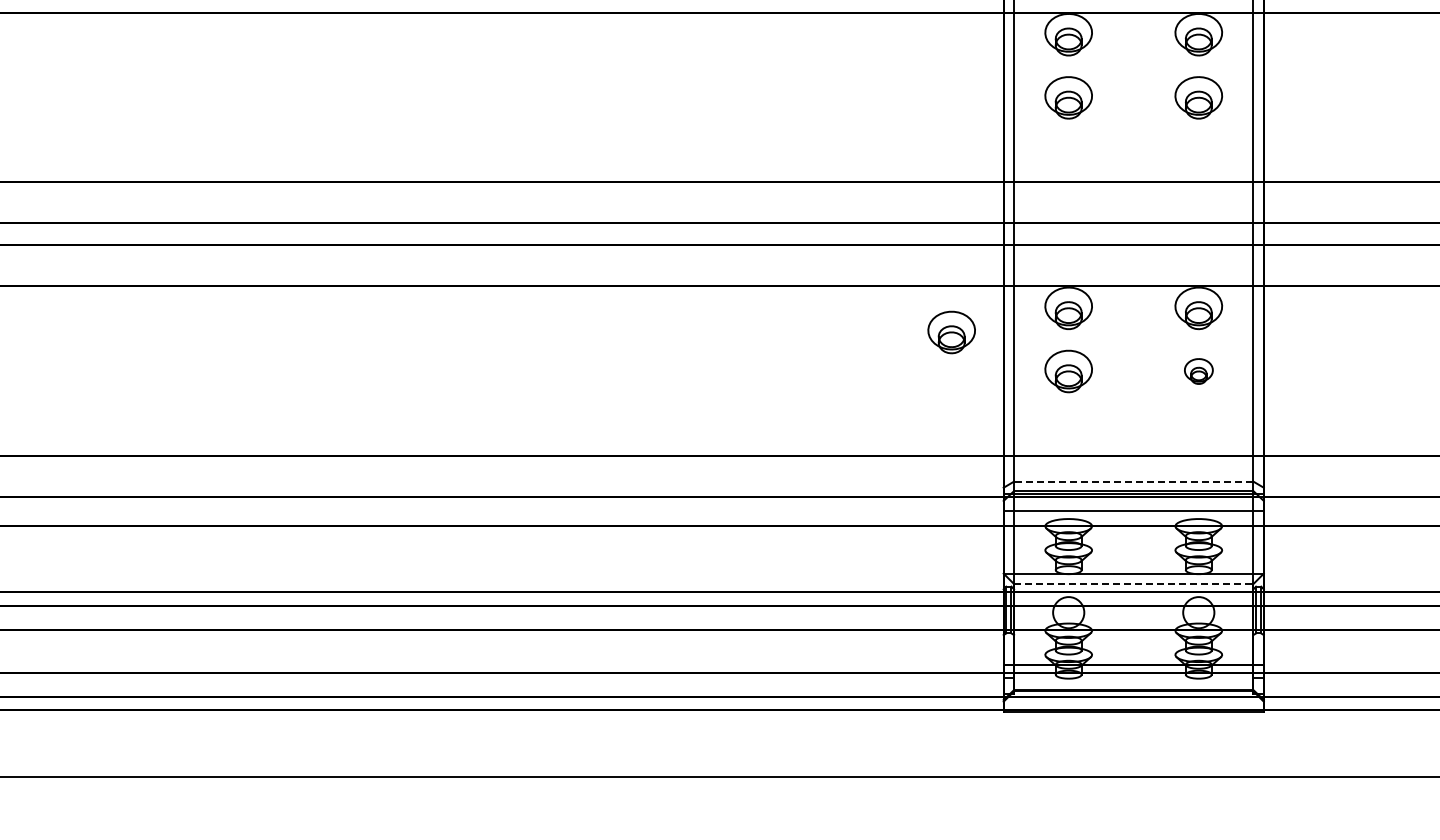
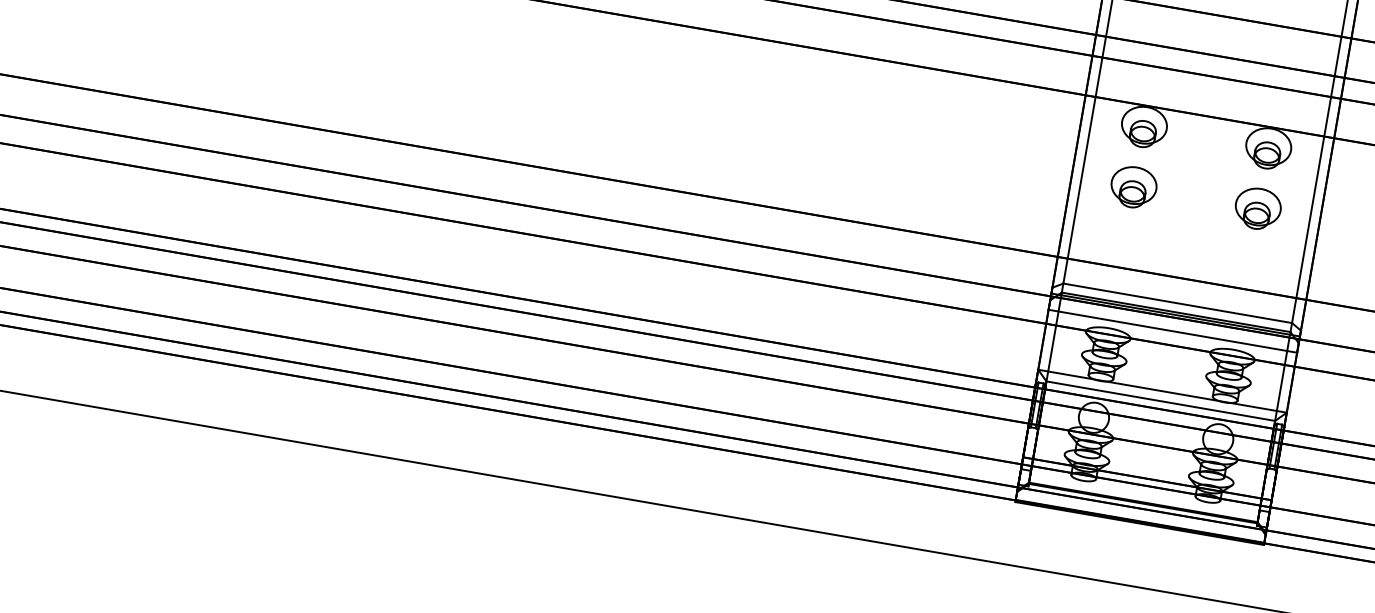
part: (951, 332) -> (1028, 130), removed
part: (1198, 371) -> (1257, 208), size x1.67
line: (1133, 481) -> (1177, 303), dashed -> solid
line: (1133, 584) -> (1160, 401), dashed -> solid

